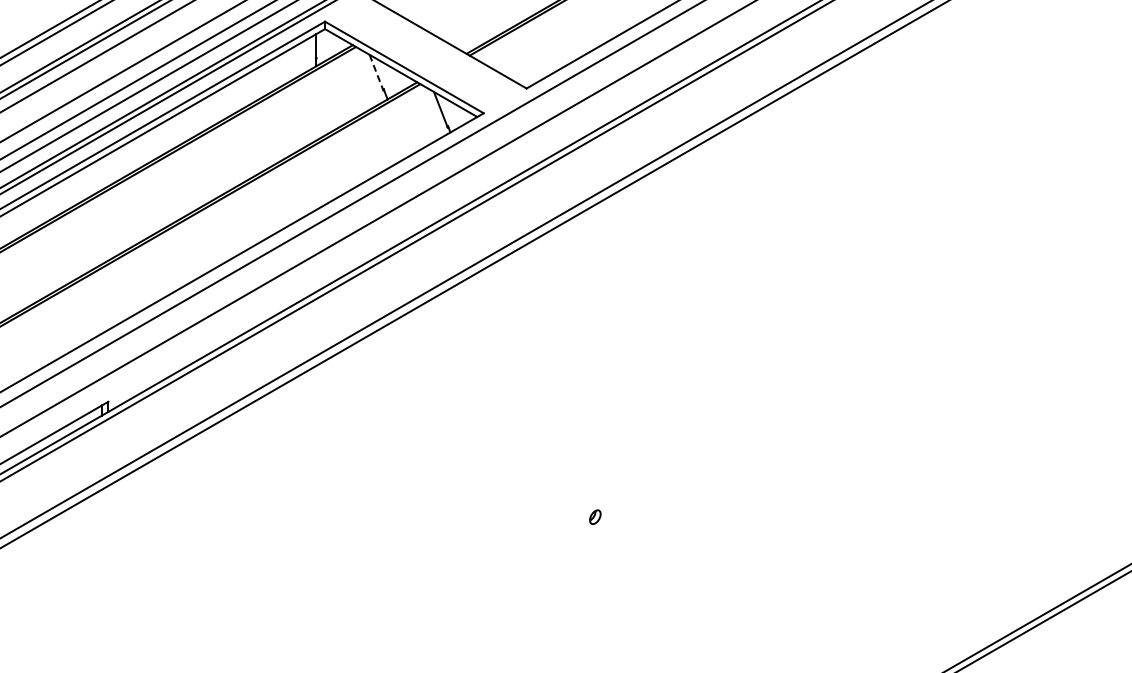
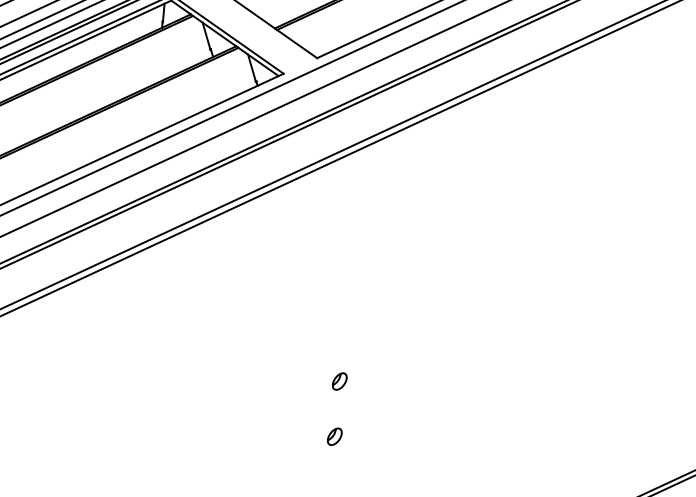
line: (376, 73) -> (206, 37), dashed -> solid
part: (595, 516) -> (339, 380), size x1.67
part: (595, 591) -> (335, 436), added

